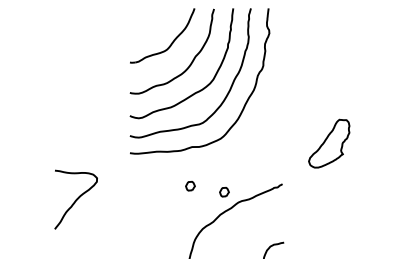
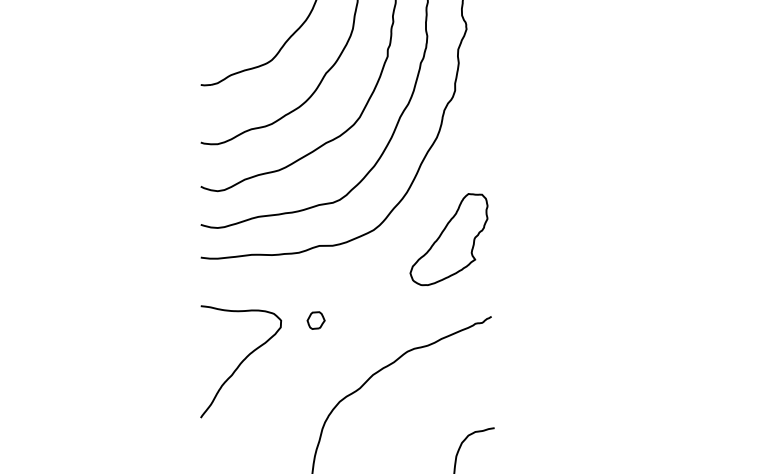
part: (329, 143) -> (449, 239), moved
part: (224, 192) -> (380, 332), removed
curve: (75, 199) -> (239, 361), moved

